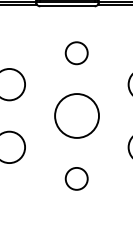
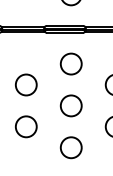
circle: (75, 52) -> (70, 63), size x1.43
circle: (75, 115) -> (70, 105), size x0.71
circle: (75, 178) -> (70, 147), size x1.43

